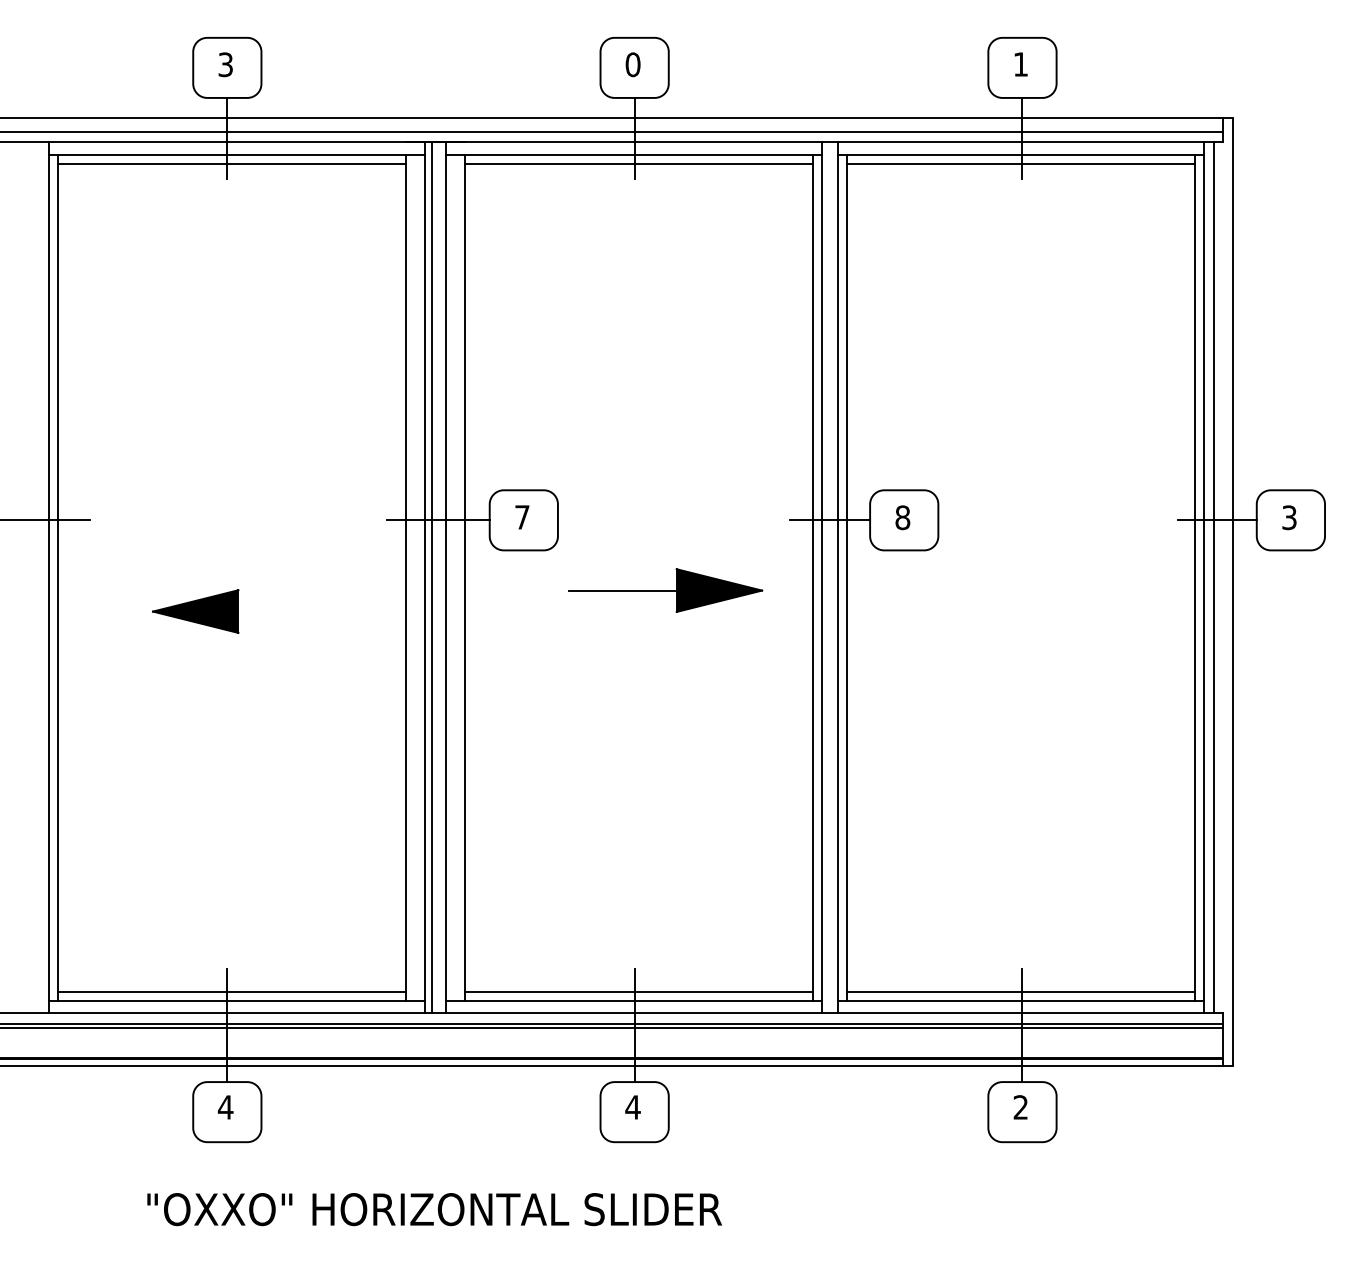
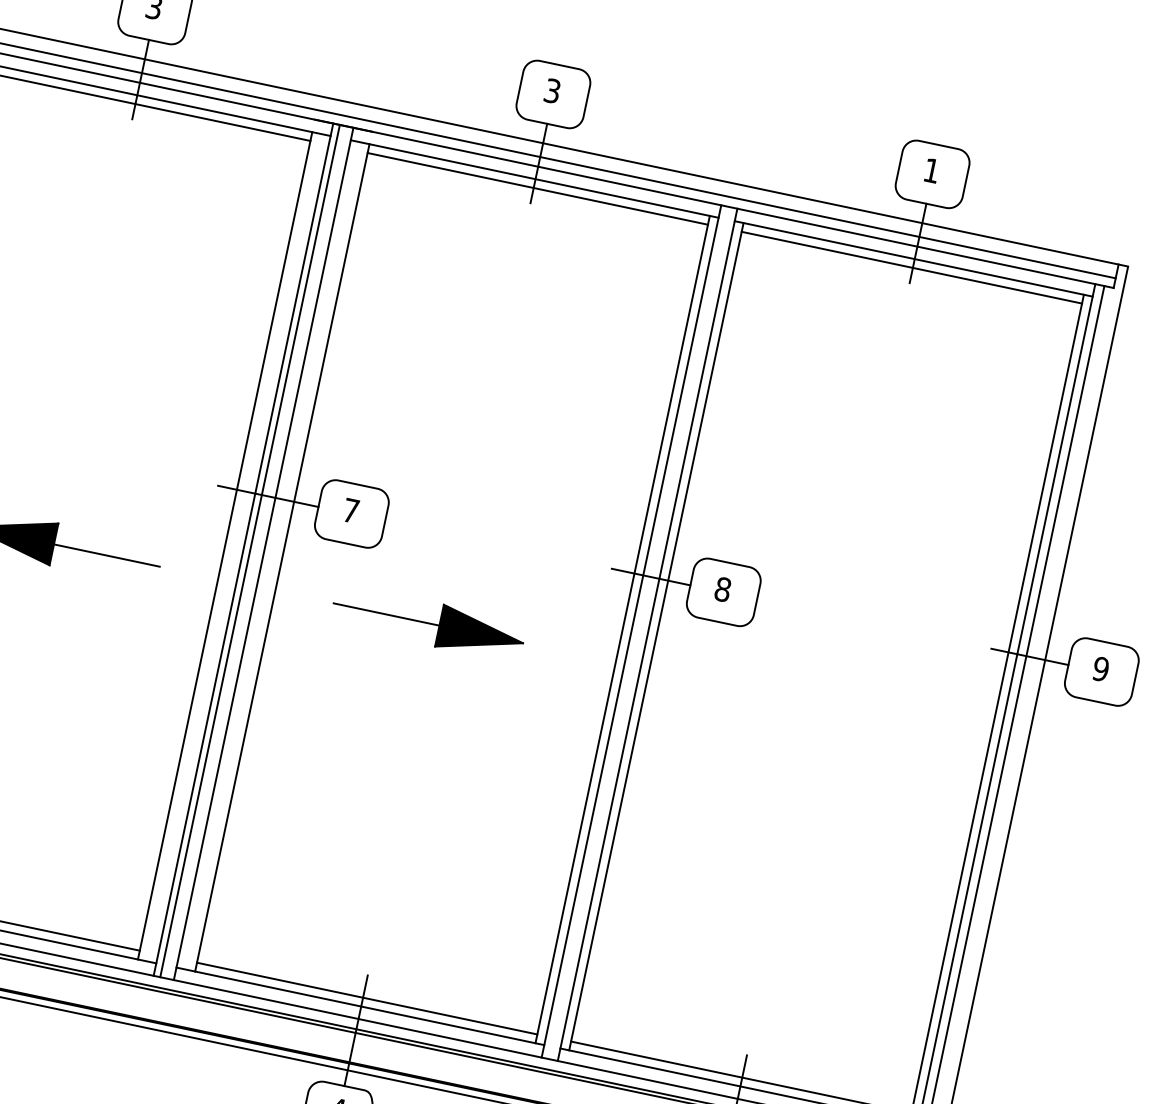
text: (632, 64) -> (552, 90), 0 -> 3
text: (1289, 517) -> (1101, 668), 3 -> 9
part: (665, 590) -> (428, 623), moved
line: (292, 611) -> (106, 555), added

